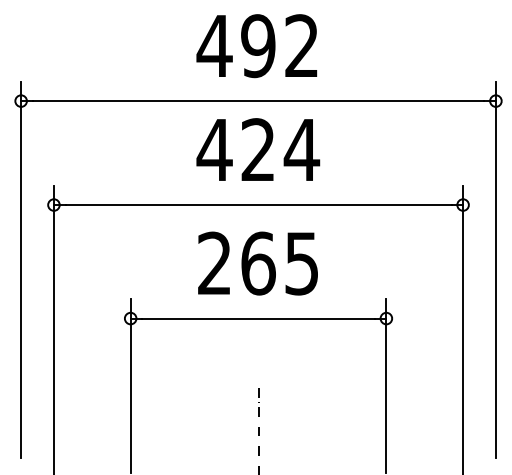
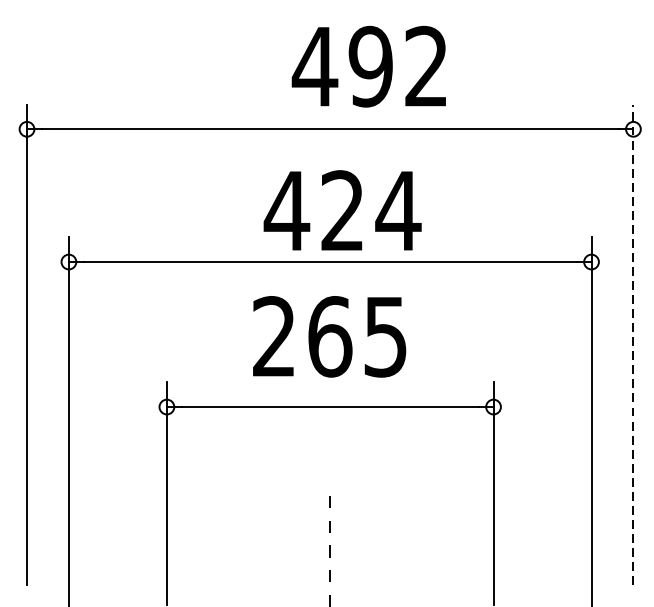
text: (256, 46) -> (368, 67), moved
text: (258, 149) -> (342, 210), moved
line: (495, 269) -> (632, 344), solid -> dashed

